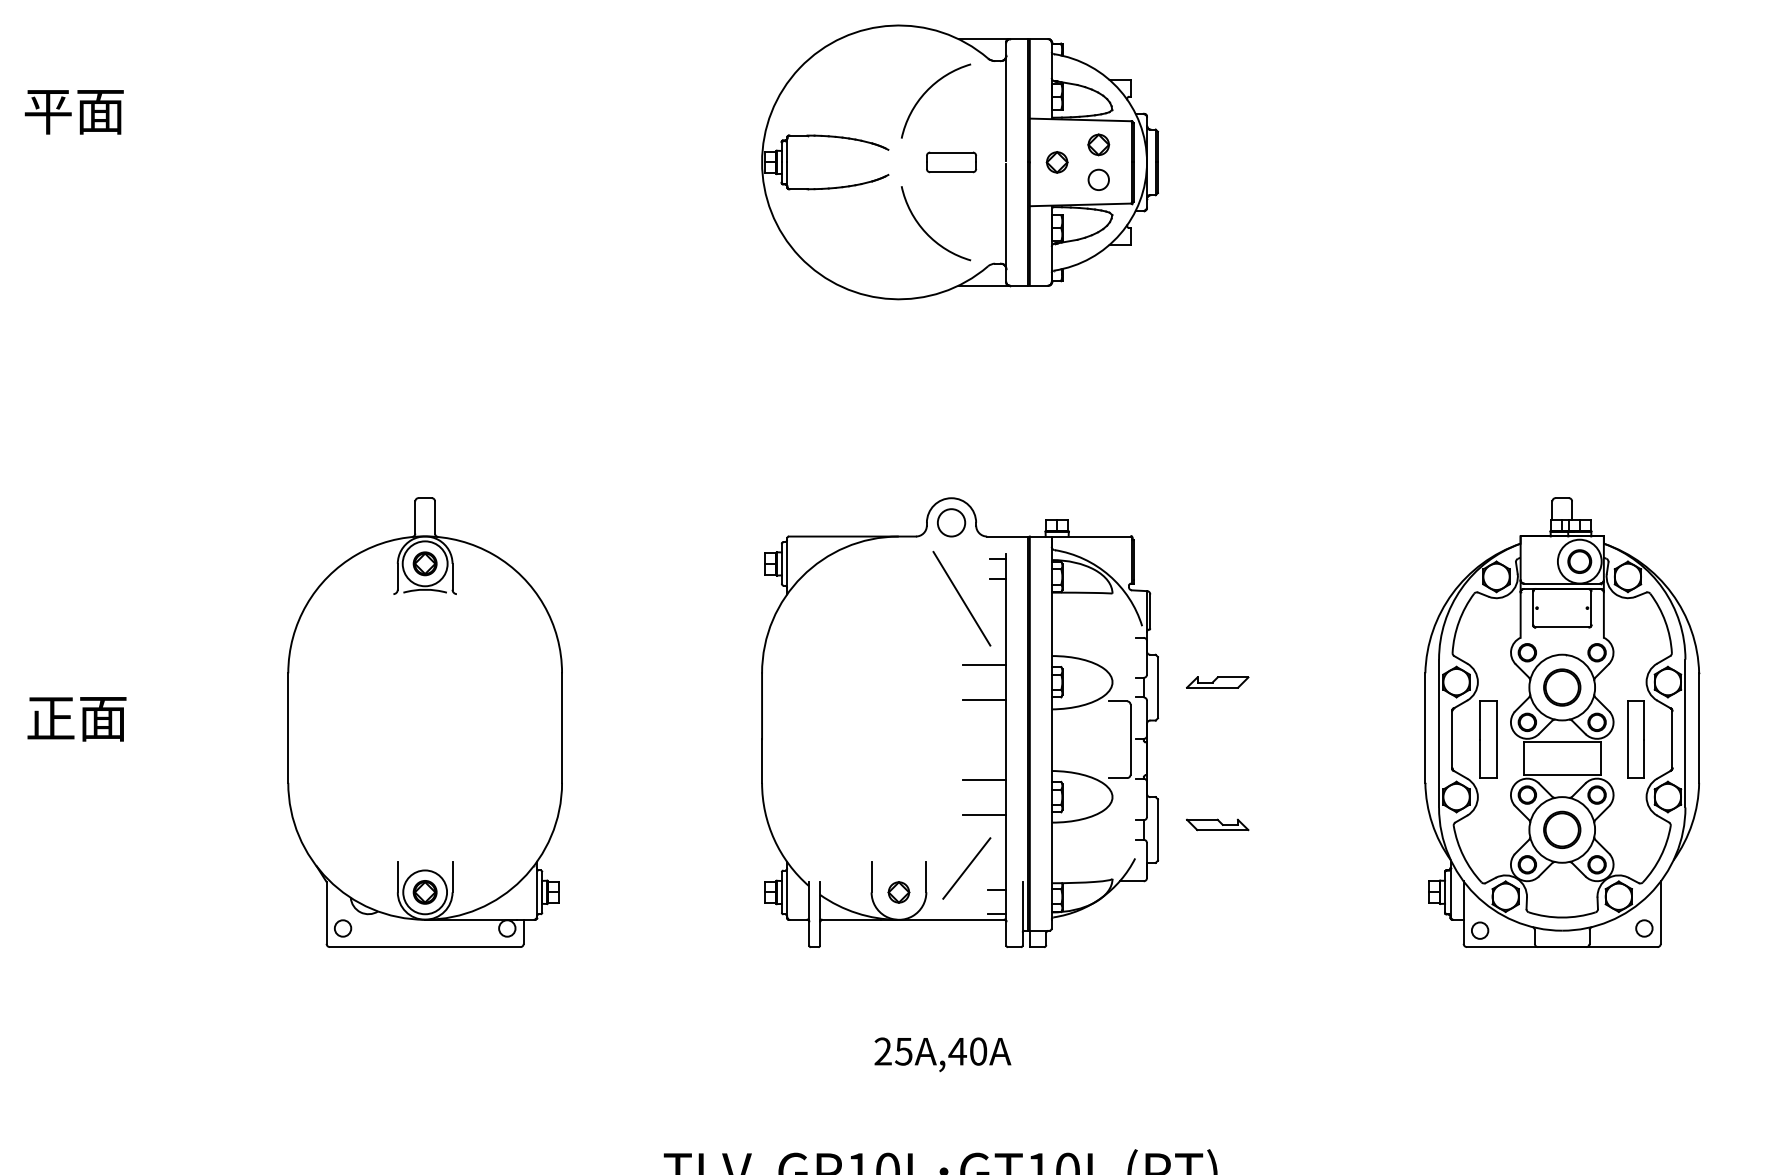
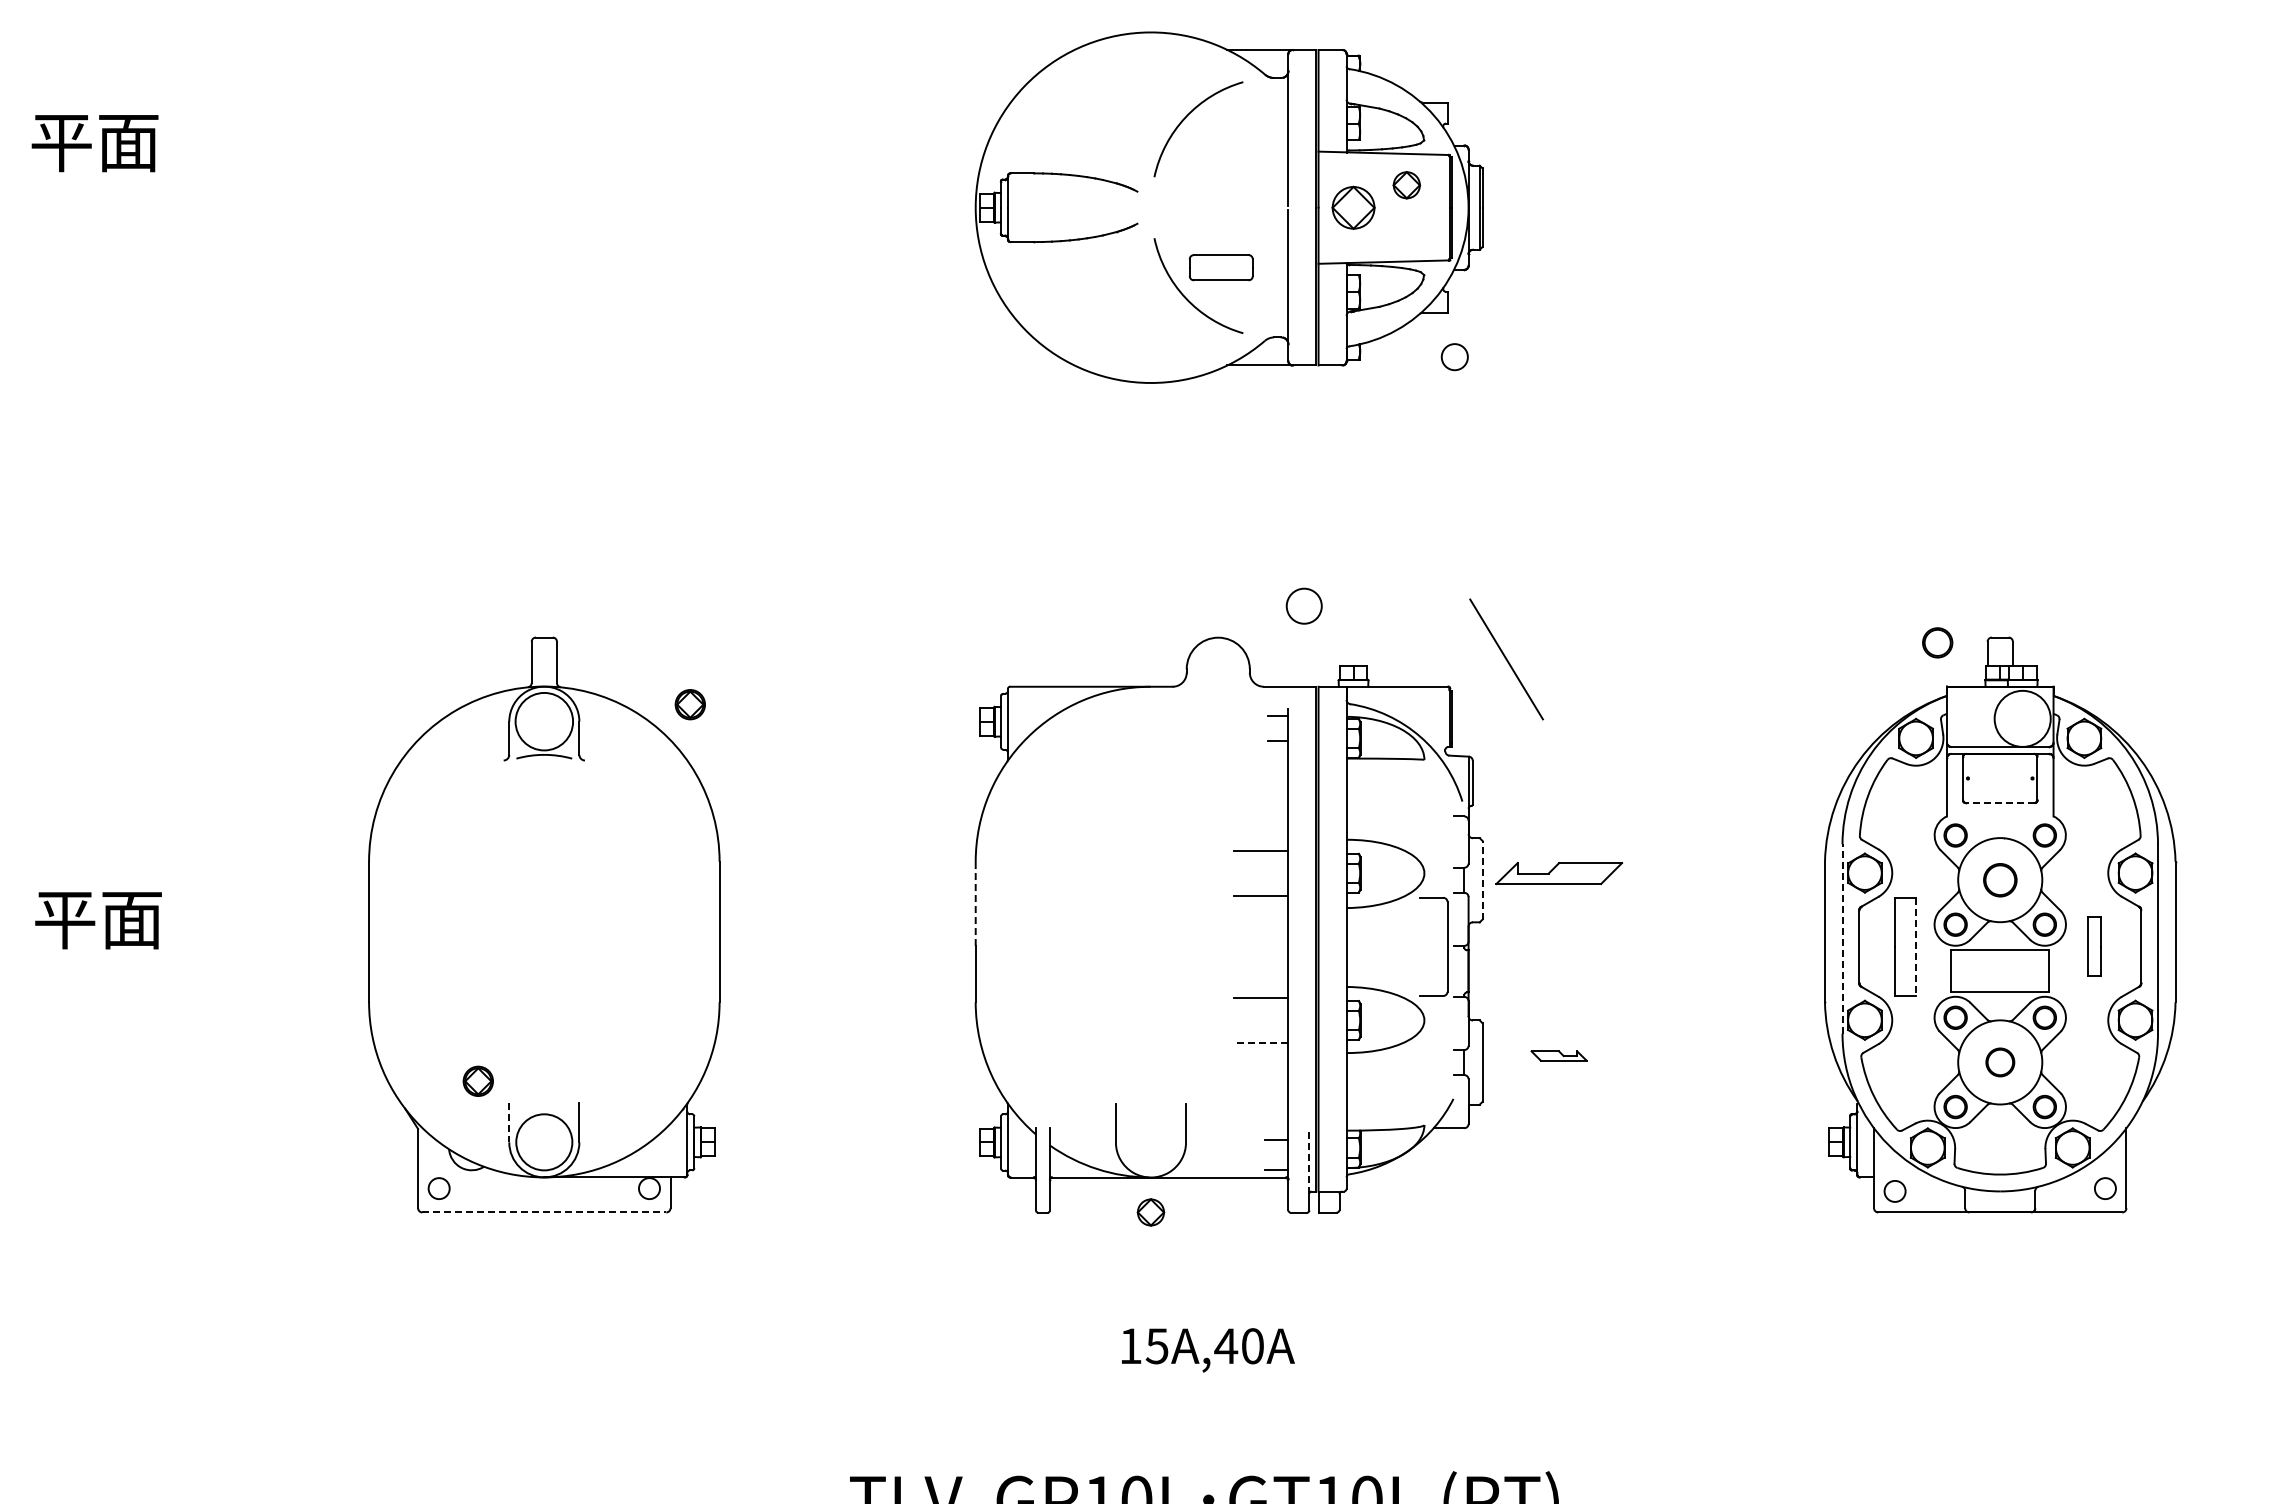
part: (950, 162) -> (1220, 267), moved
part: (1057, 162) -> (1353, 207), size x1.6
circle: (1098, 180) -> (1454, 357), moved
circle: (950, 522) -> (1303, 605), moved
part: (1579, 561) -> (1937, 642), moved
part: (424, 563) -> (689, 704), moved
line: (961, 598) -> (1506, 659), moved
line: (1561, 627) -> (1999, 803), solid -> dashed
part: (1217, 682) -> (1558, 873), size x1.6
line: (1157, 687) -> (1482, 879), solid -> dashed
part: (1562, 687) -> (2000, 880), size x0.7
line: (761, 706) -> (975, 904), solid -> dashed
text: (51, 719) -> (65, 920), 正面 -> 平面
line: (1439, 733) -> (1842, 939), solid -> dashed
part: (1635, 739) -> (2094, 946), size x0.6
line: (1496, 740) -> (1916, 947), solid -> dashed
line: (984, 815) -> (1260, 1043), solid -> dashed
part: (1217, 824) -> (1558, 1055), size x0.7
part: (1562, 830) -> (2000, 1062), size x0.6
line: (966, 868) -> (1237, 1111), removed
line: (397, 877) -> (509, 1123), solid -> dashed
part: (424, 891) -> (477, 1080), moved
part: (898, 892) -> (1150, 1212), moved
line: (1022, 907) -> (1309, 1161), solid -> dashed
line: (425, 947) -> (544, 1212), solid -> dashed
text: (882, 1051) -> (1130, 1345), 25A,40A -> 15A,40A

